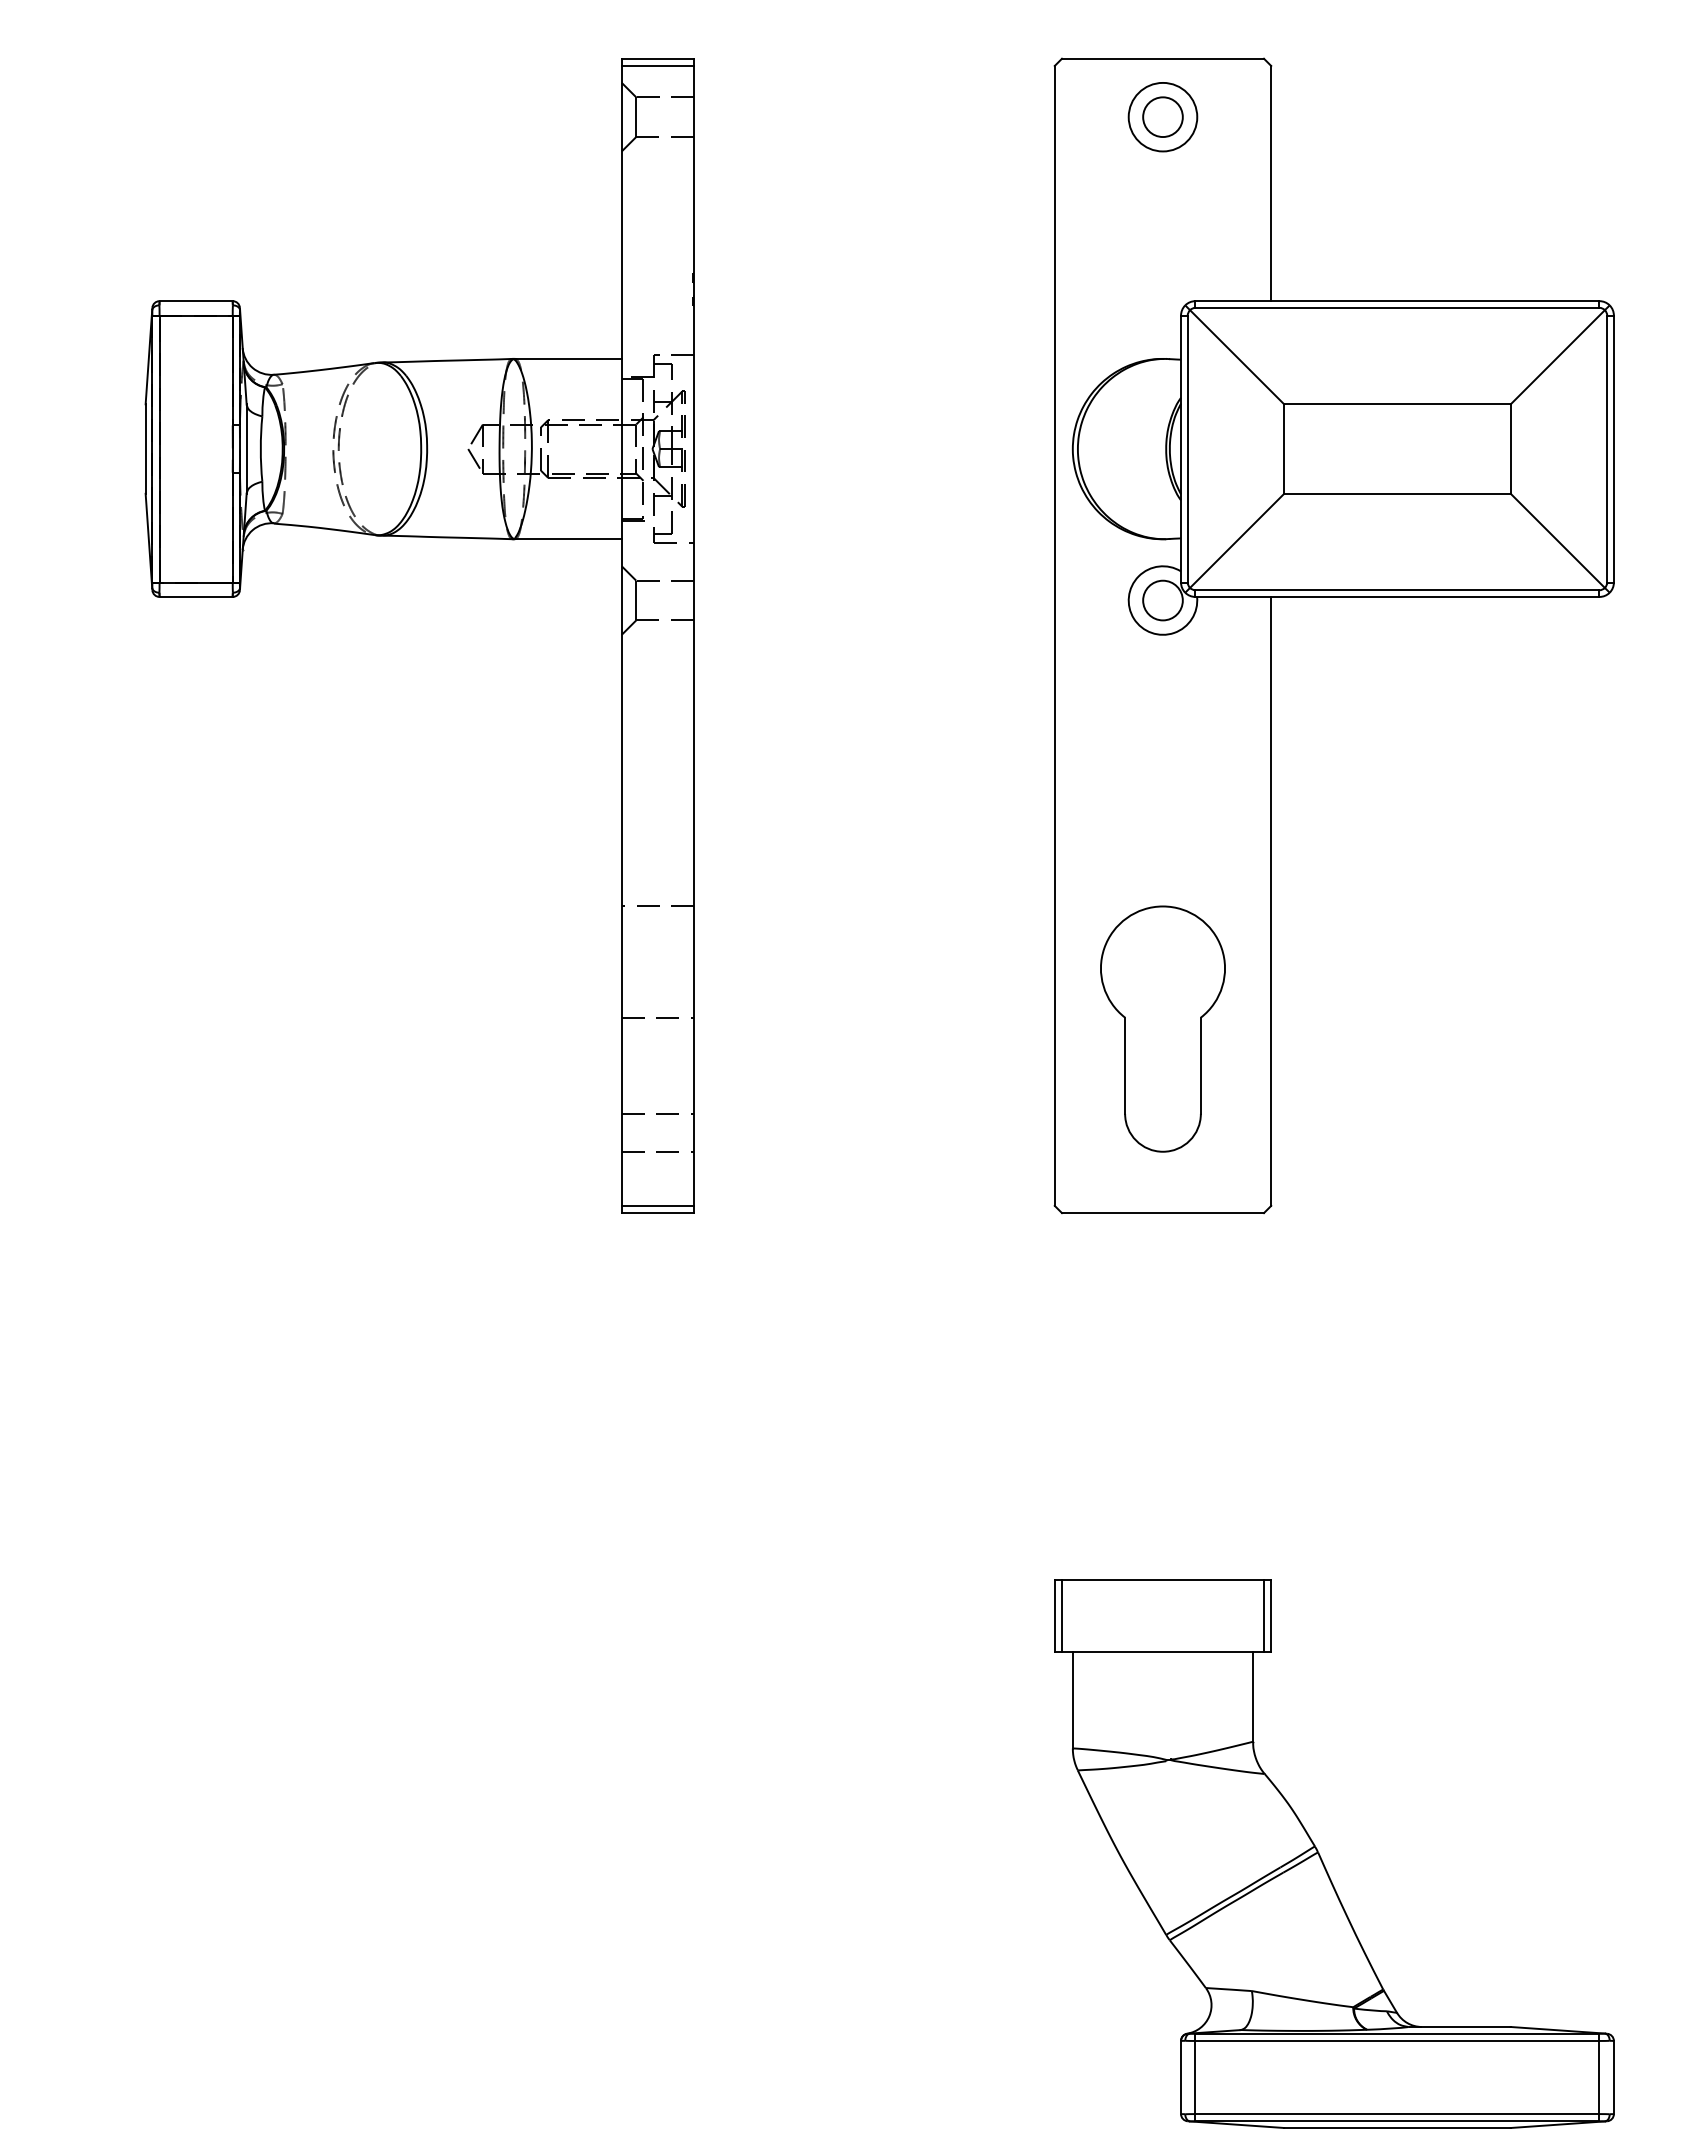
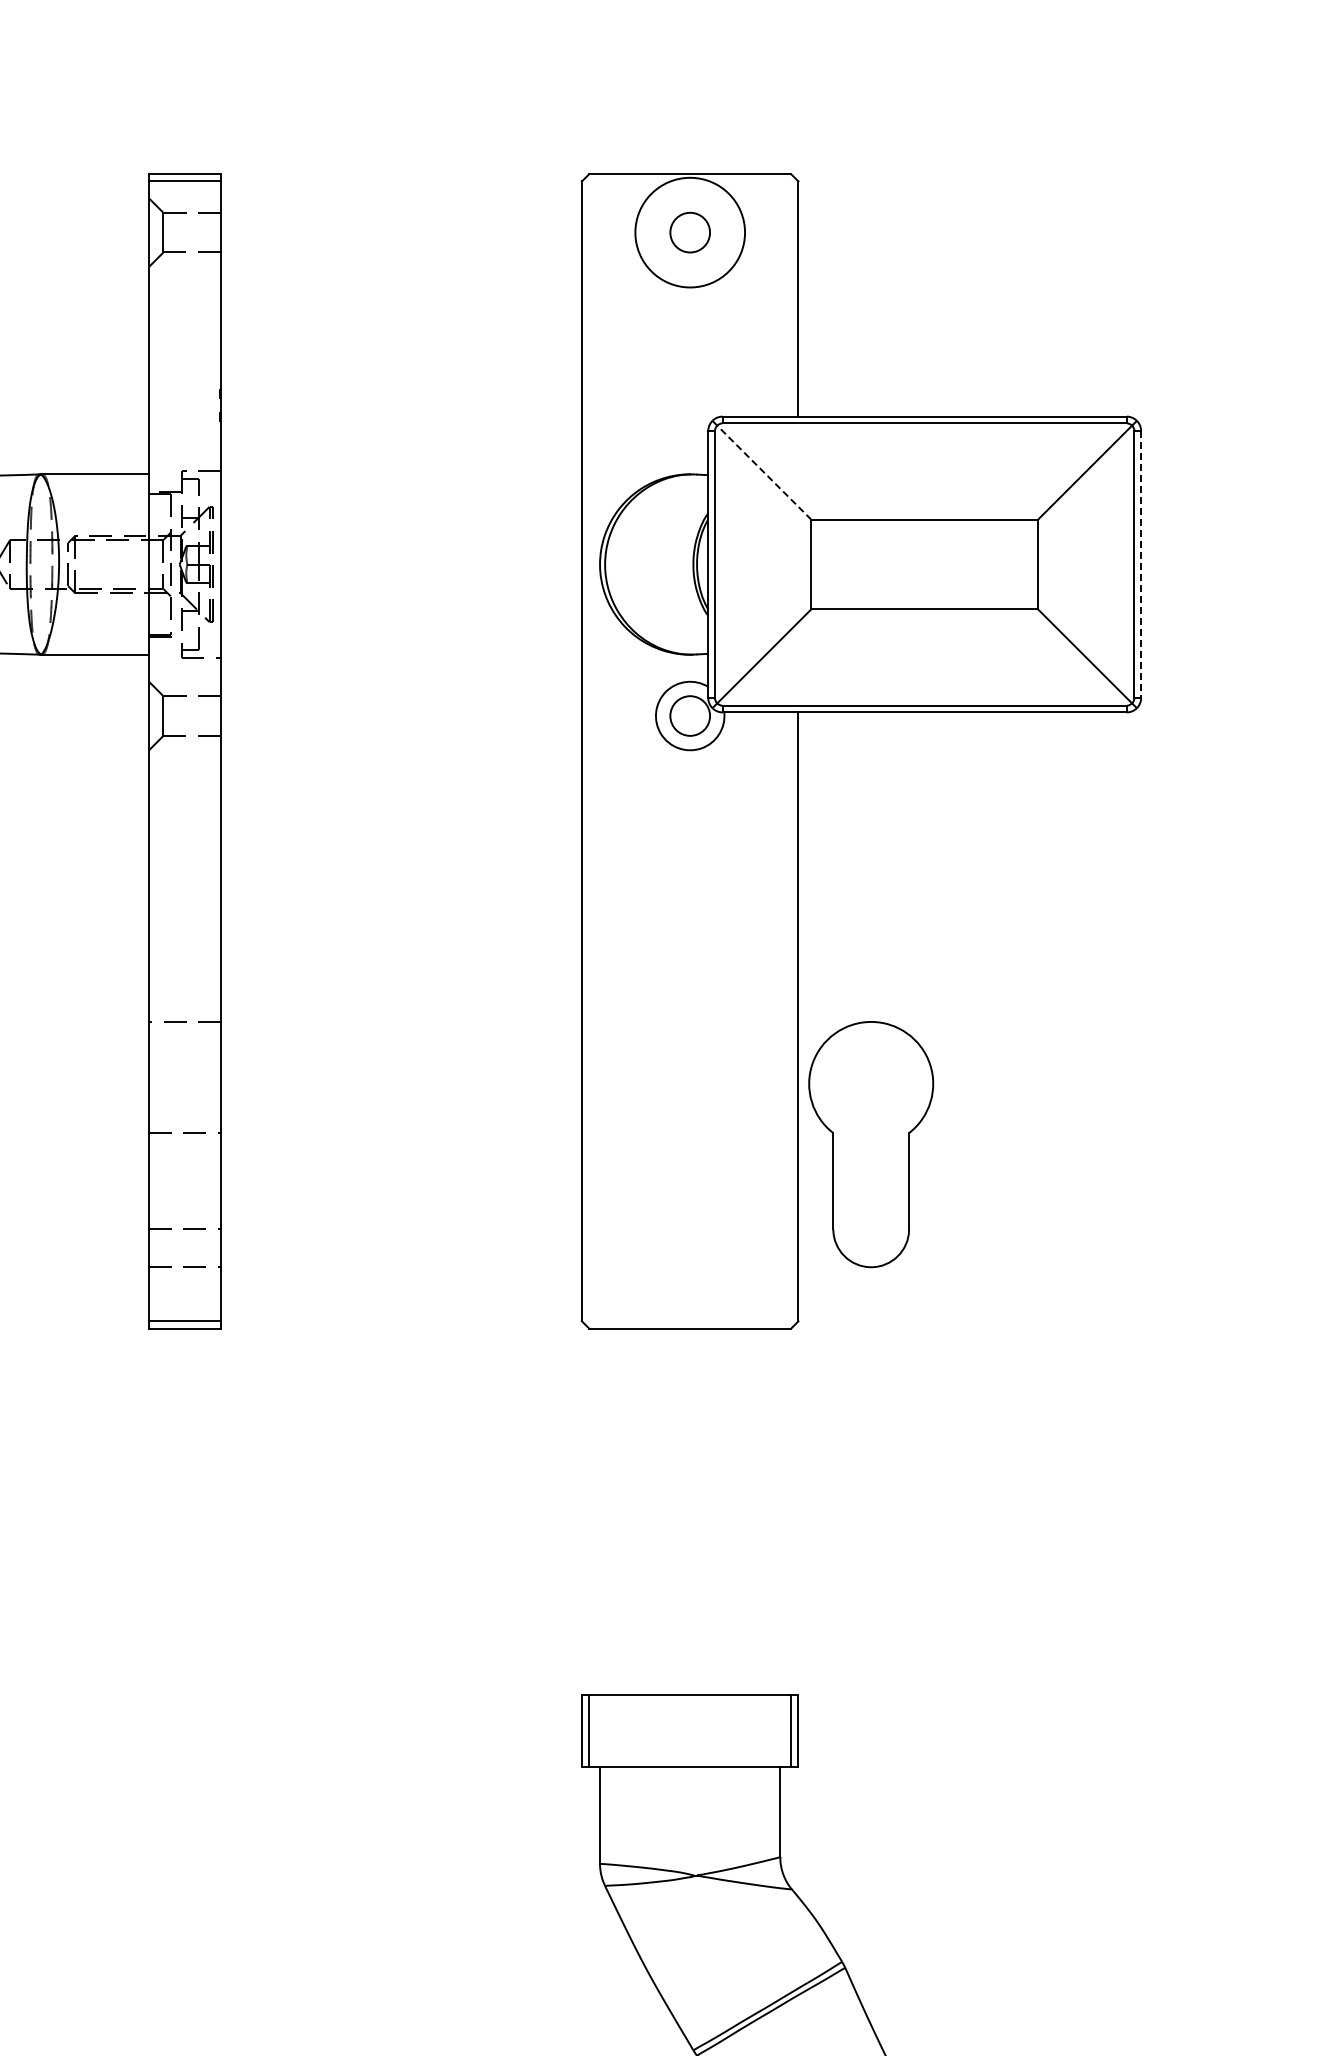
circle: (1162, 116) -> (689, 231), size x1.6
line: (1237, 357) -> (764, 472), solid -> dashed
line: (1613, 449) -> (1140, 564), solid -> dashed
part: (1162, 1028) -> (870, 1143), moved

